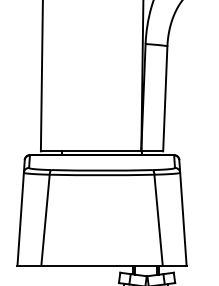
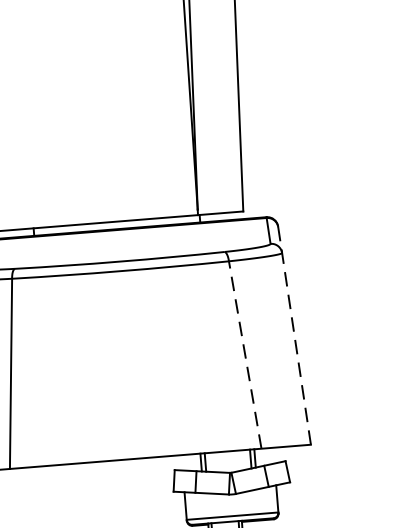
line: (182, 212) -> (293, 334), solid -> dashed
line: (158, 220) -> (245, 355), solid -> dashed

